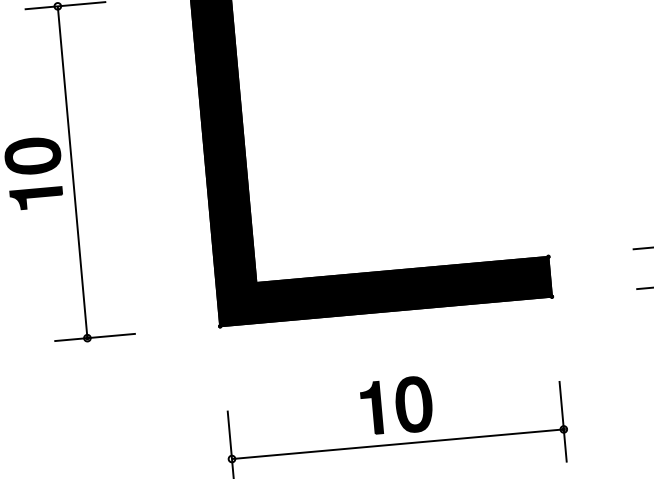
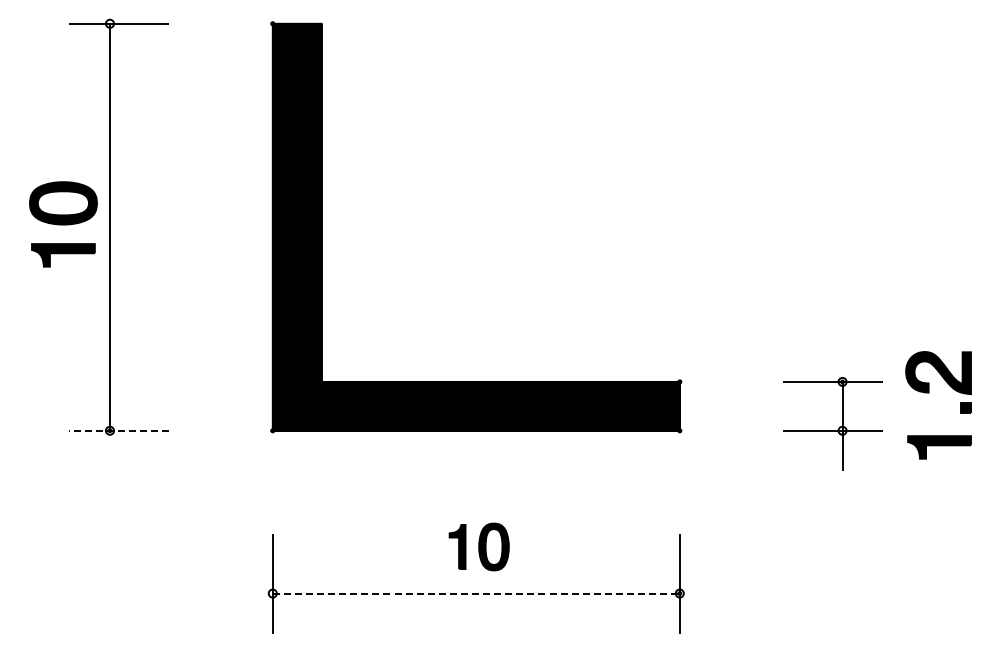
line: (94, 337) -> (118, 430), solid -> dashed
part: (397, 405) -> (479, 546), size x0.7
line: (398, 444) -> (476, 593), solid -> dashed

